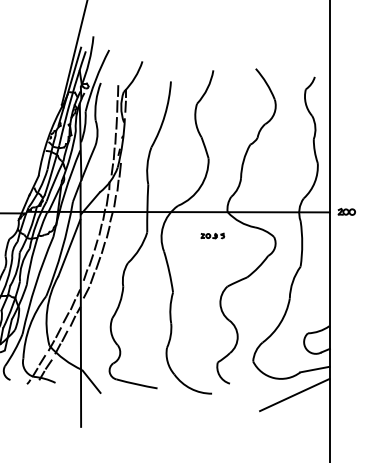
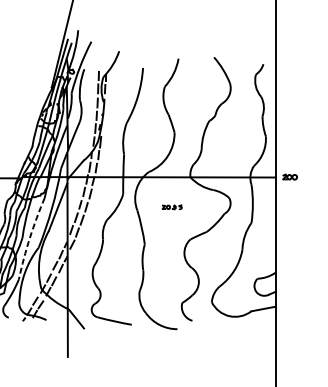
part: (212, 235) -> (171, 206), moved
arc: (35, 284) -> (29, 237), solid -> dashed
line: (294, 394) -> (246, 329), removed

